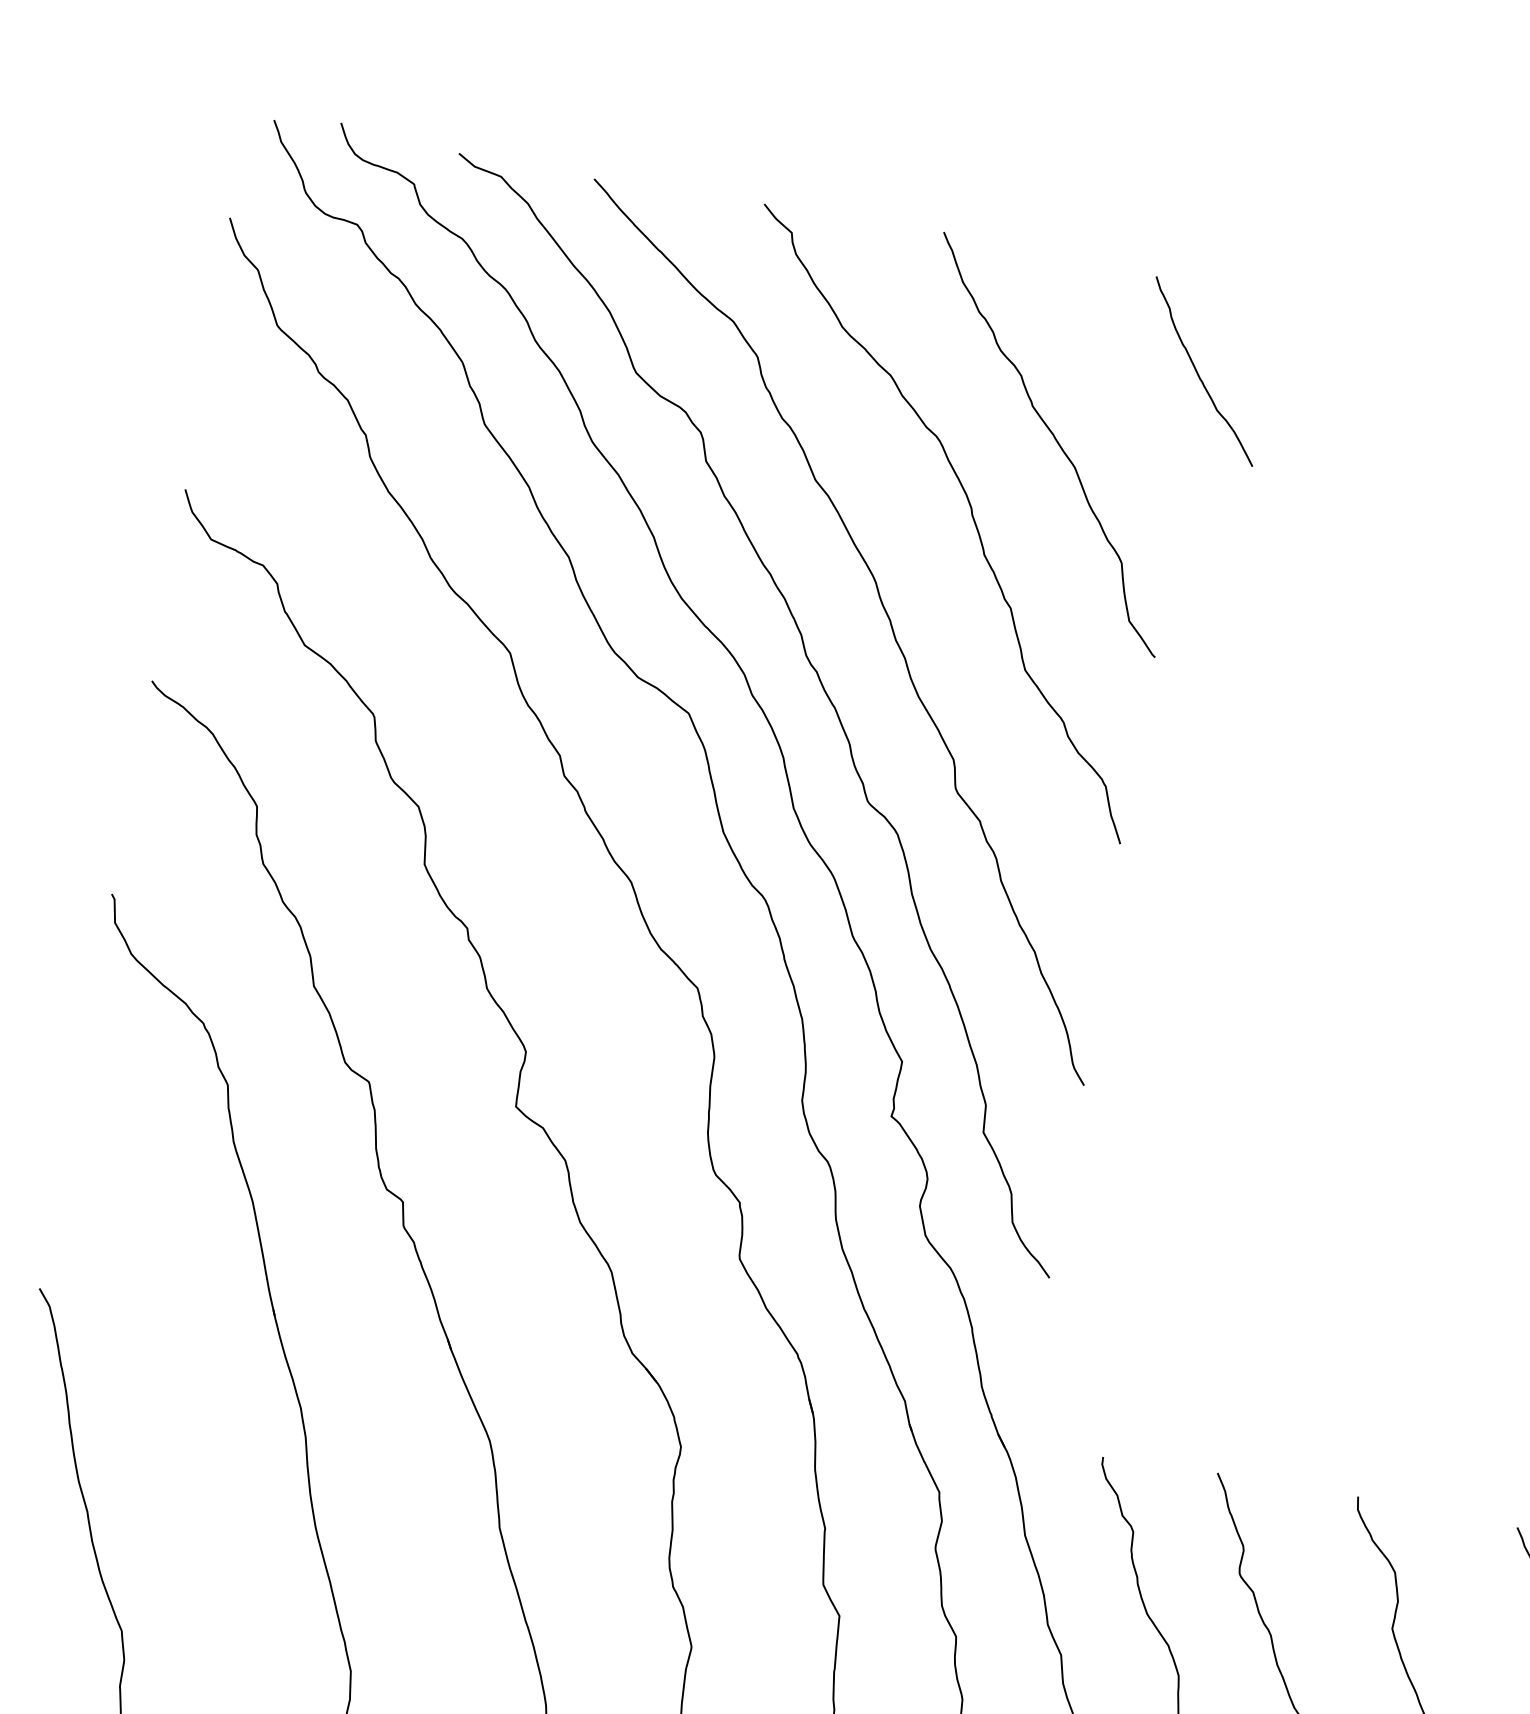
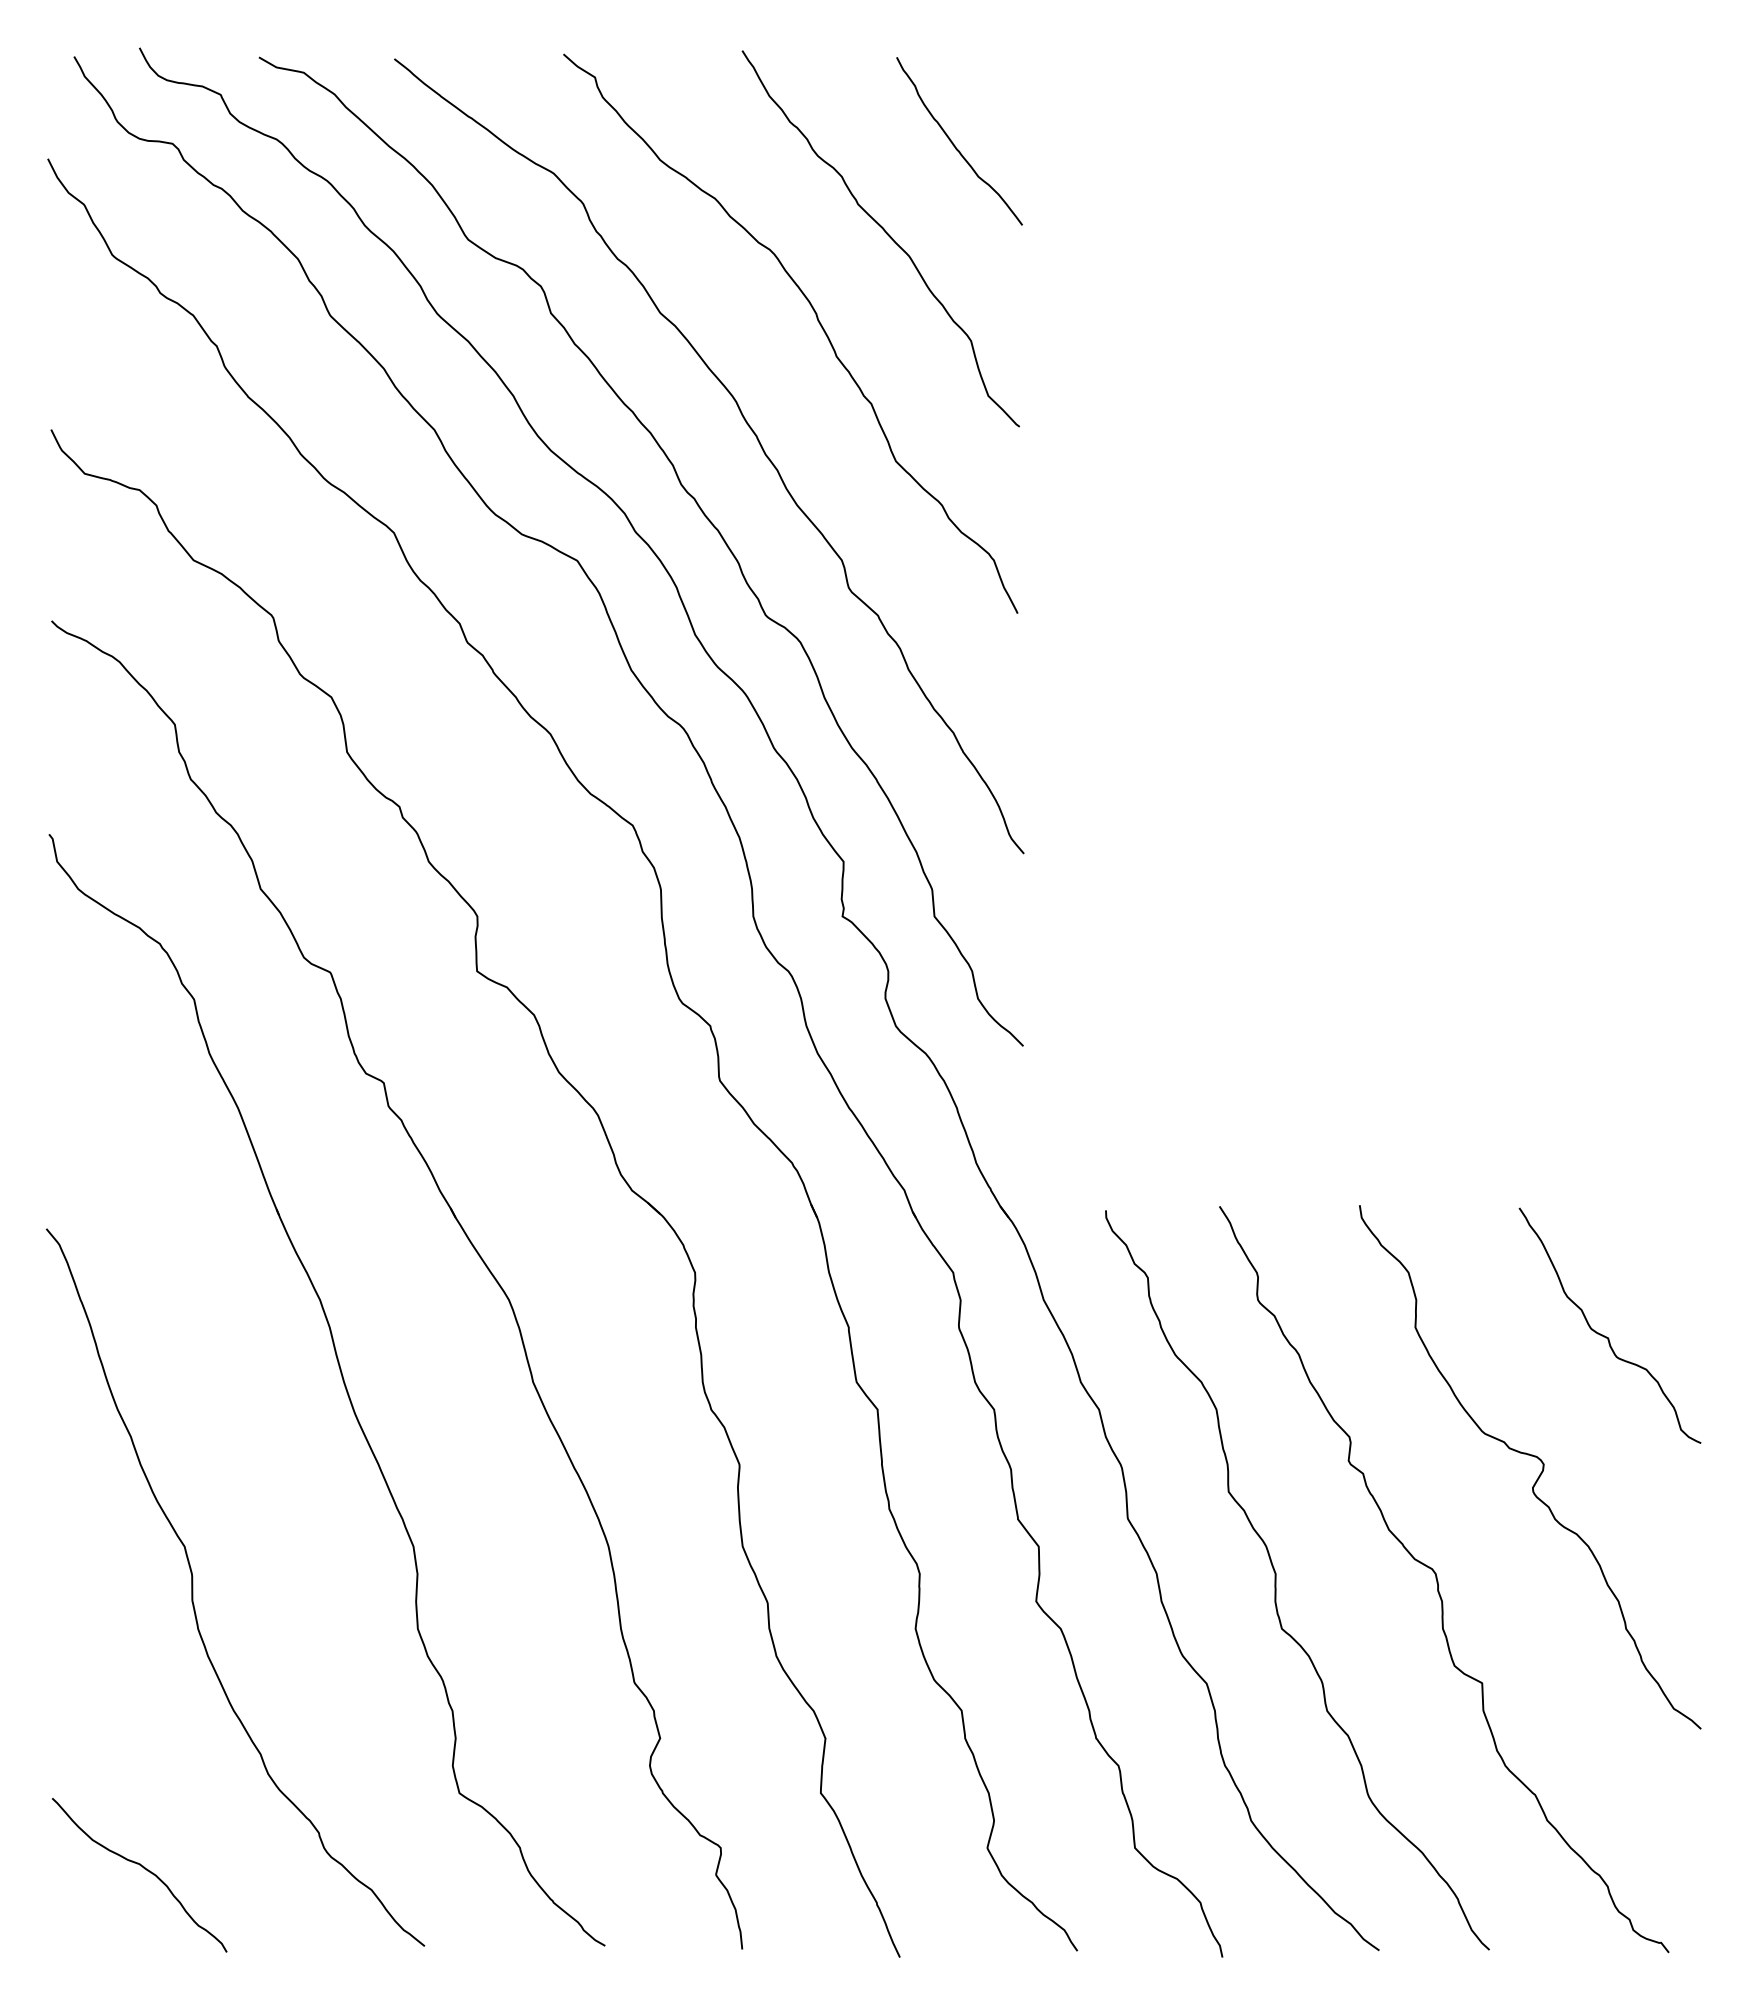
curve: (1199, 375) -> (955, 145), moved

